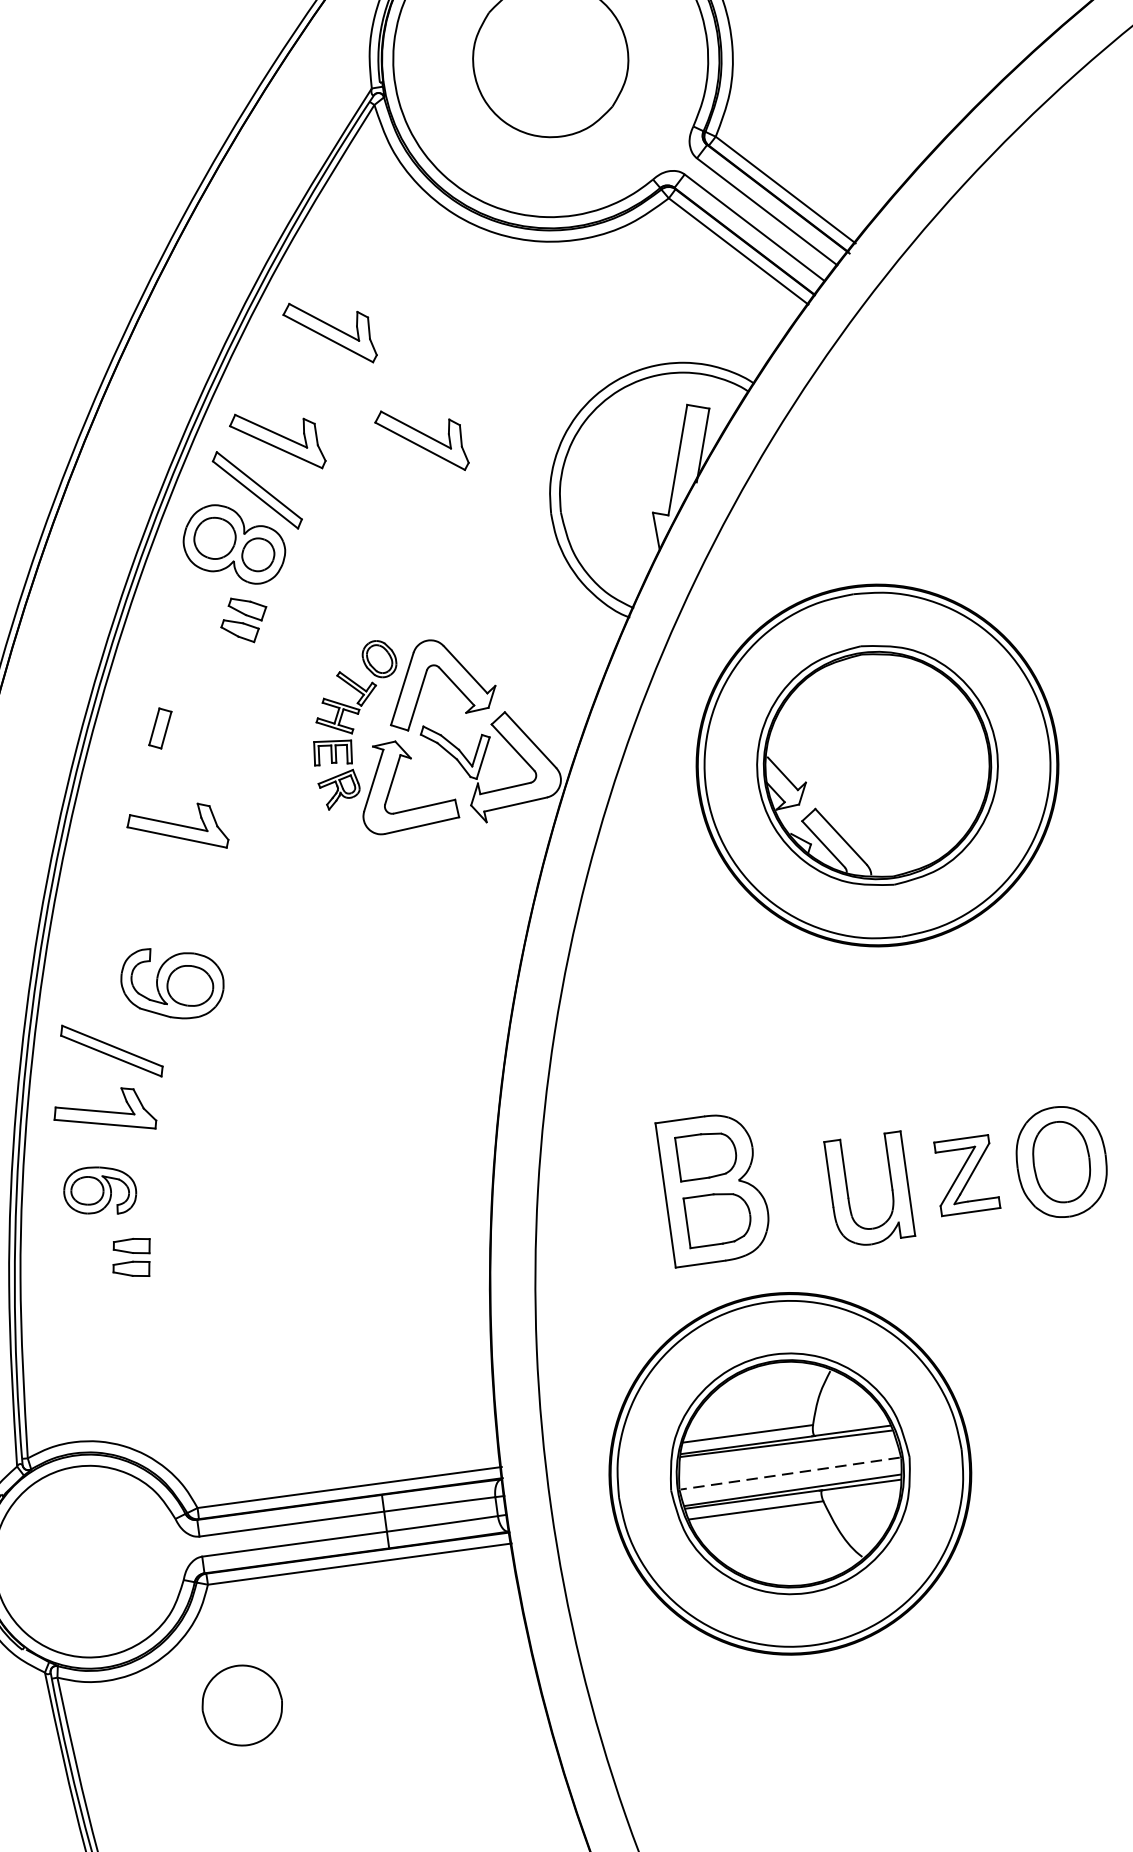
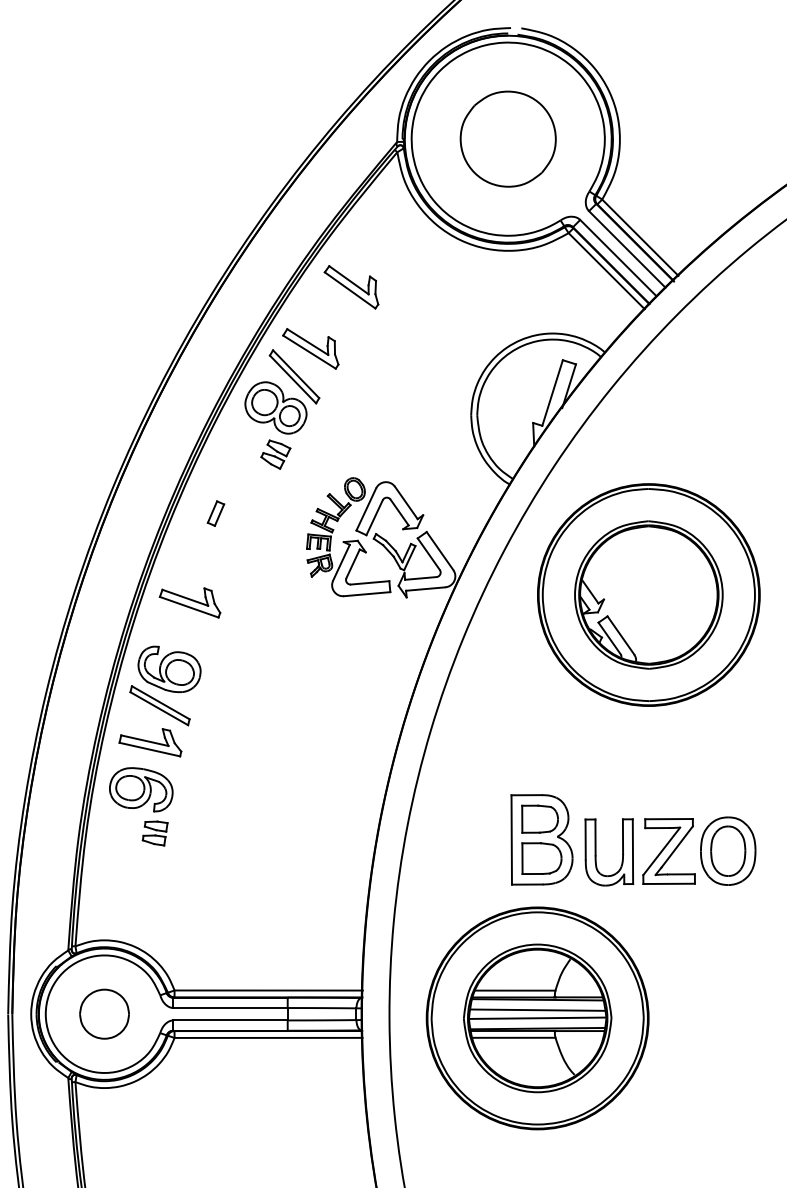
part: (421, 441) -> (398, 360), removed
part: (176, 829) -> (189, 602), moved
part: (172, 983) -> (169, 669), moved
part: (965, 1175) -> (668, 851), size x1.43
part: (713, 1188) -> (541, 839), moved
part: (100, 1190) -> (141, 789), size x1.43
line: (788, 1459) -> (537, 1009), added
line: (790, 1474) -> (537, 1018), dashed -> solid
part: (242, 1704) -> (104, 1013), moved

